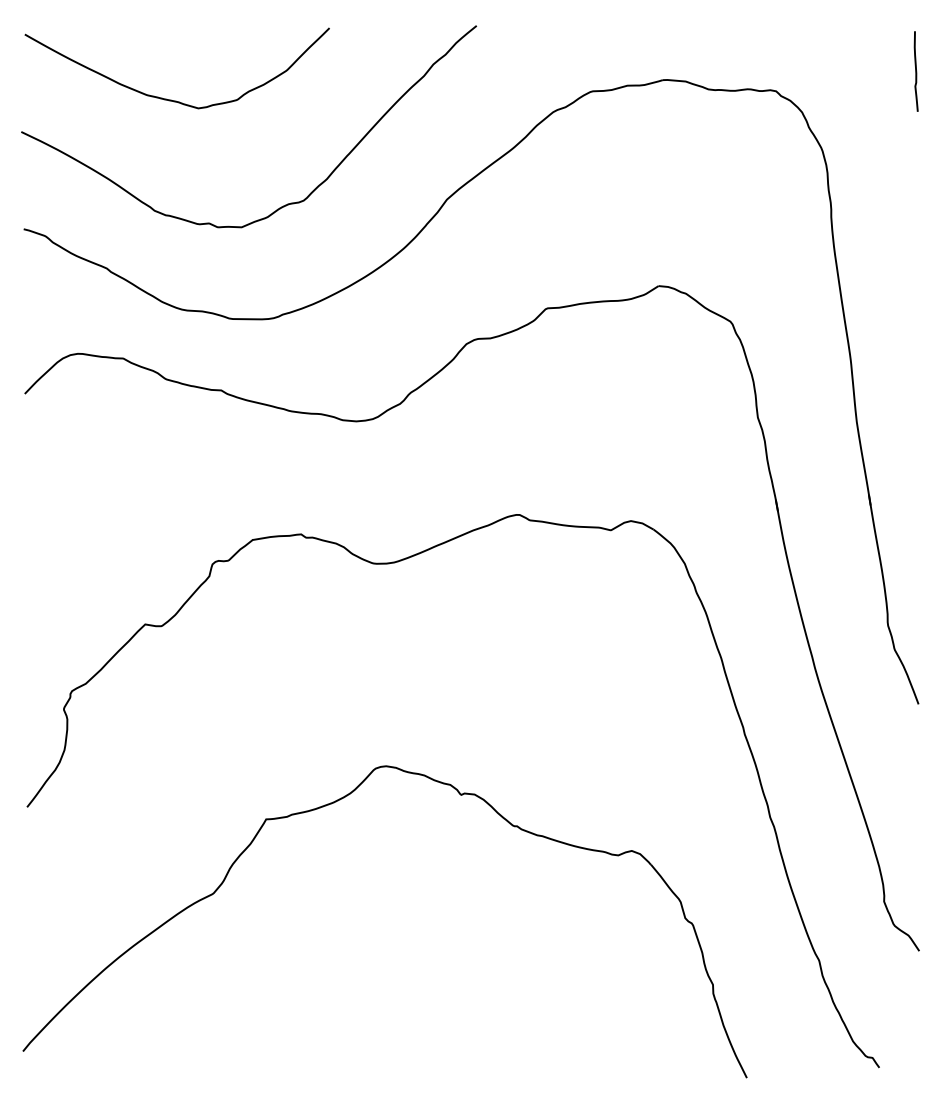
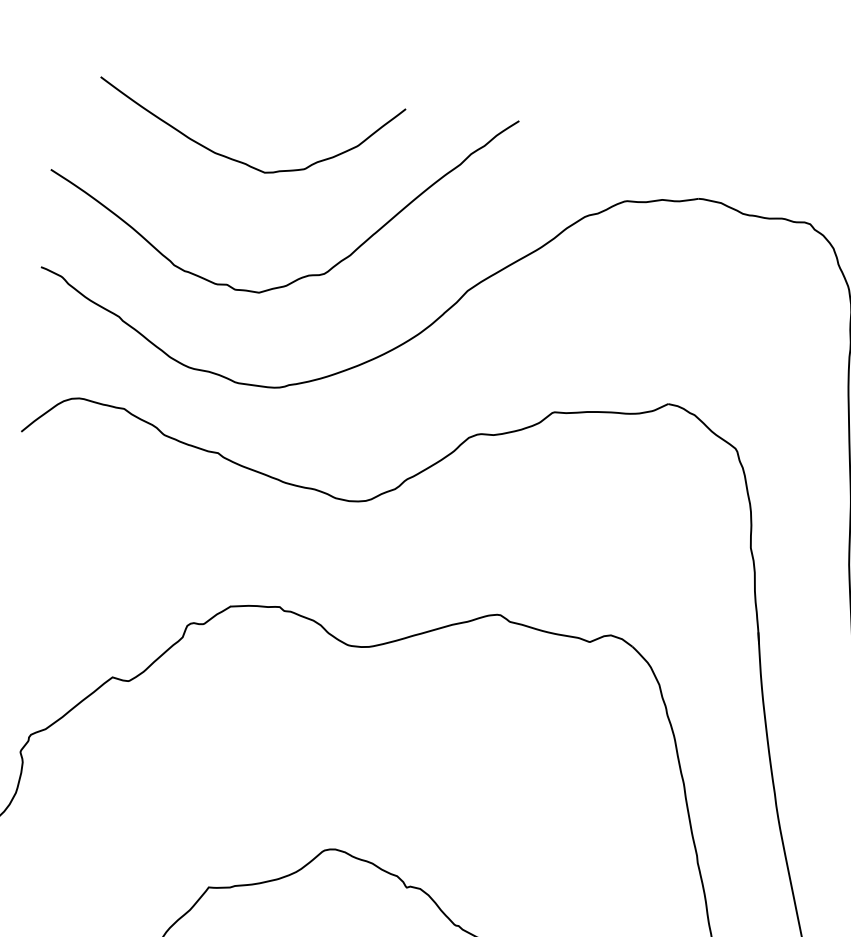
curve: (171, 99) -> (239, 160), moved

